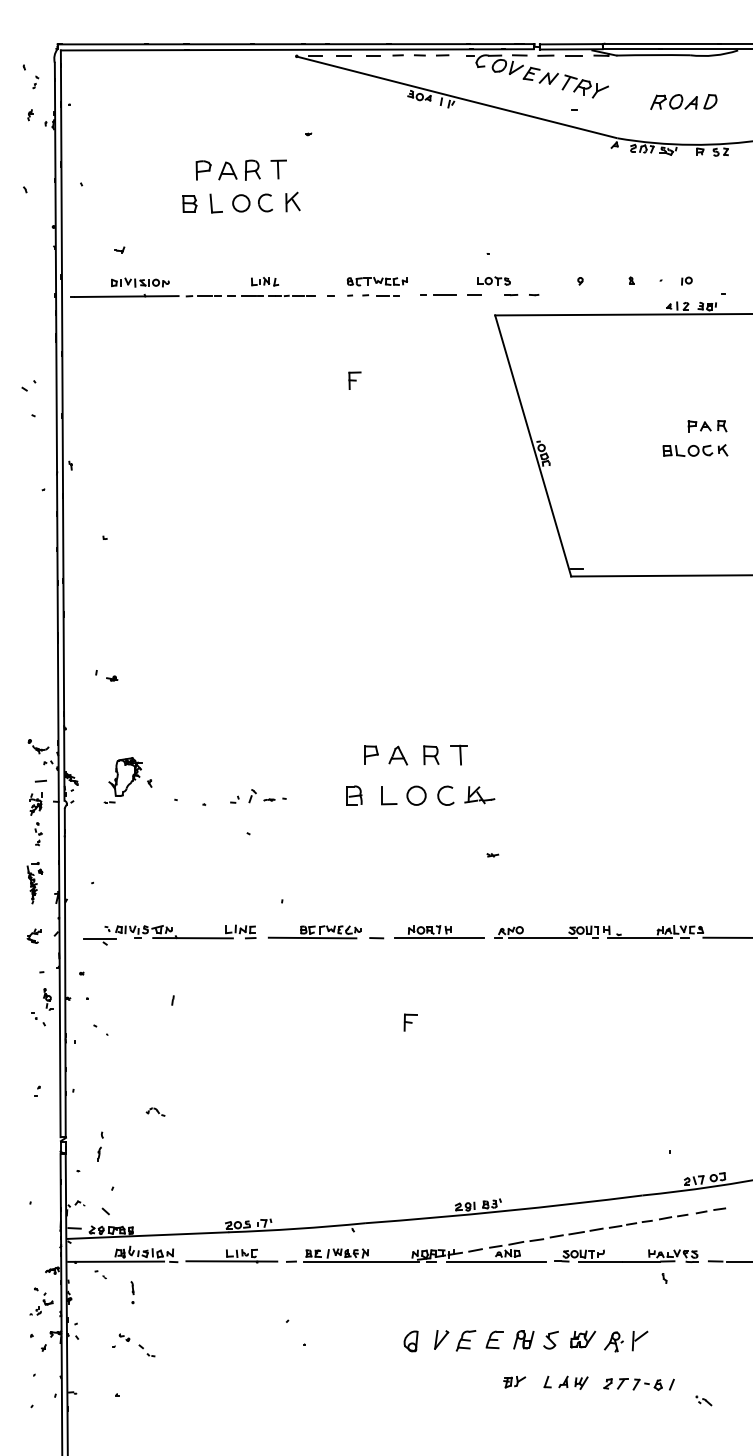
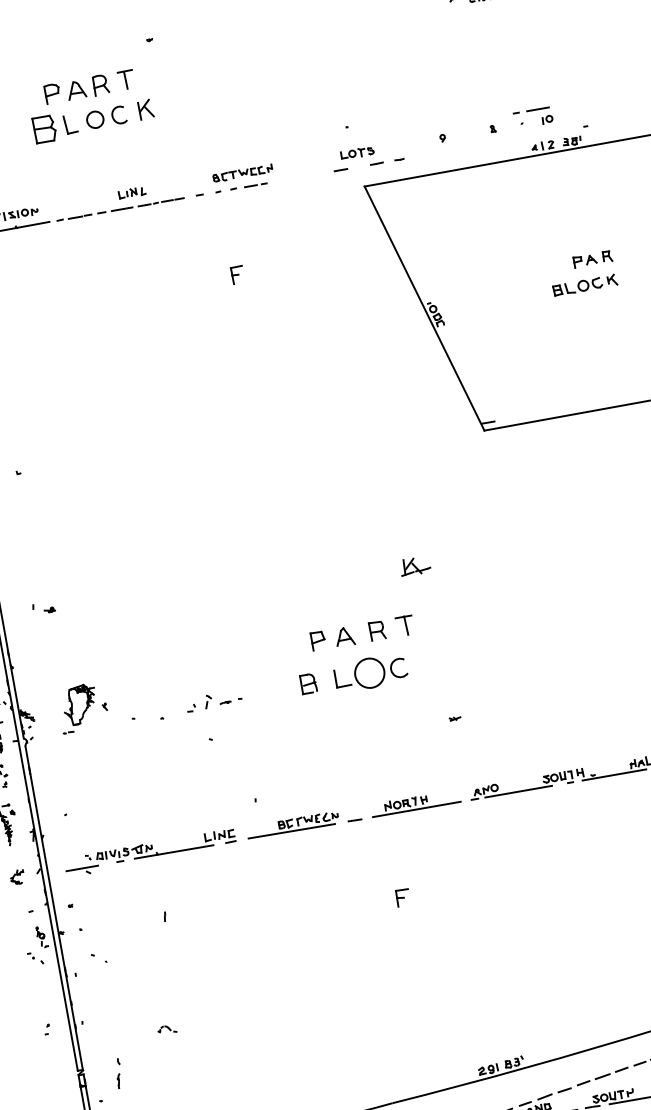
part: (189, 203) -> (44, 128), size x1.6
line: (438, 294) -> (531, 109), moved
circle: (416, 795) -> (369, 672), size x1.6
part: (479, 795) -> (415, 566), moved

